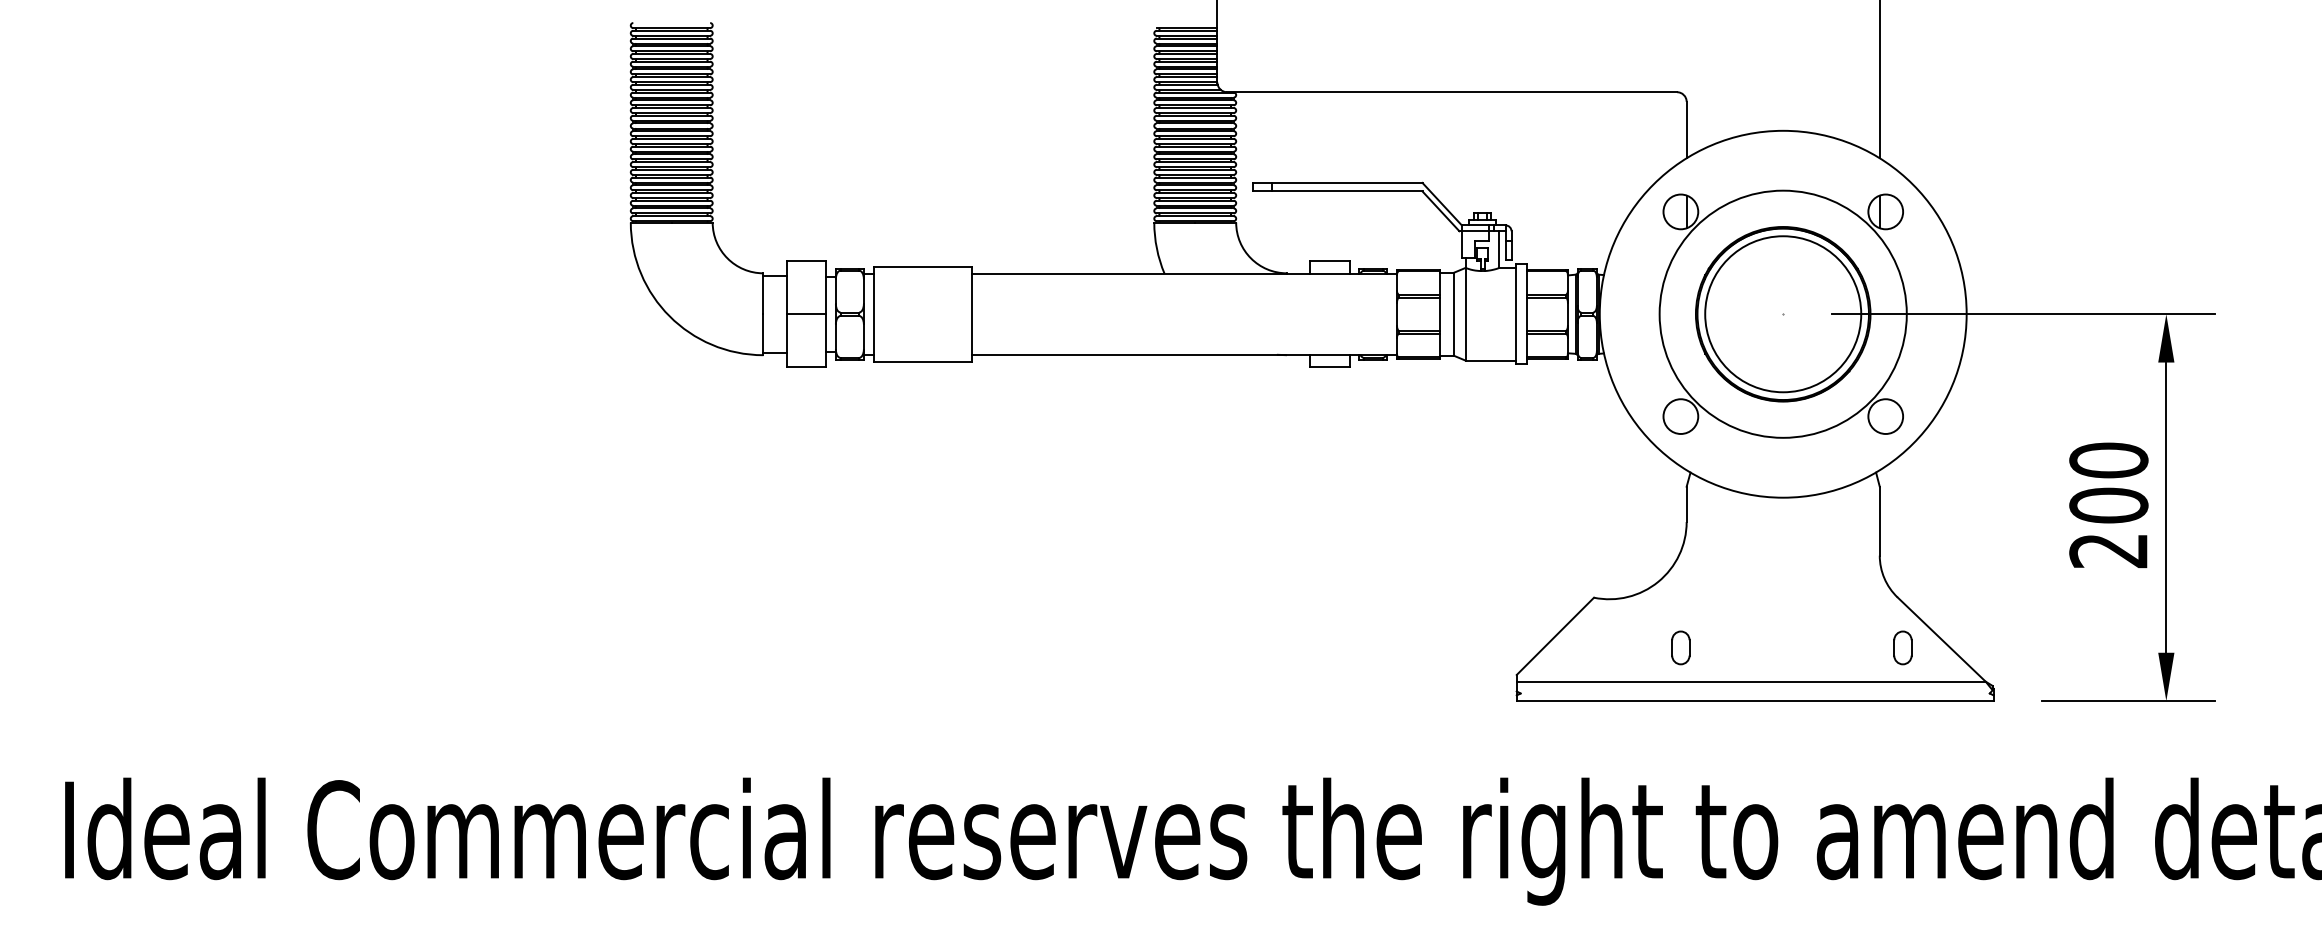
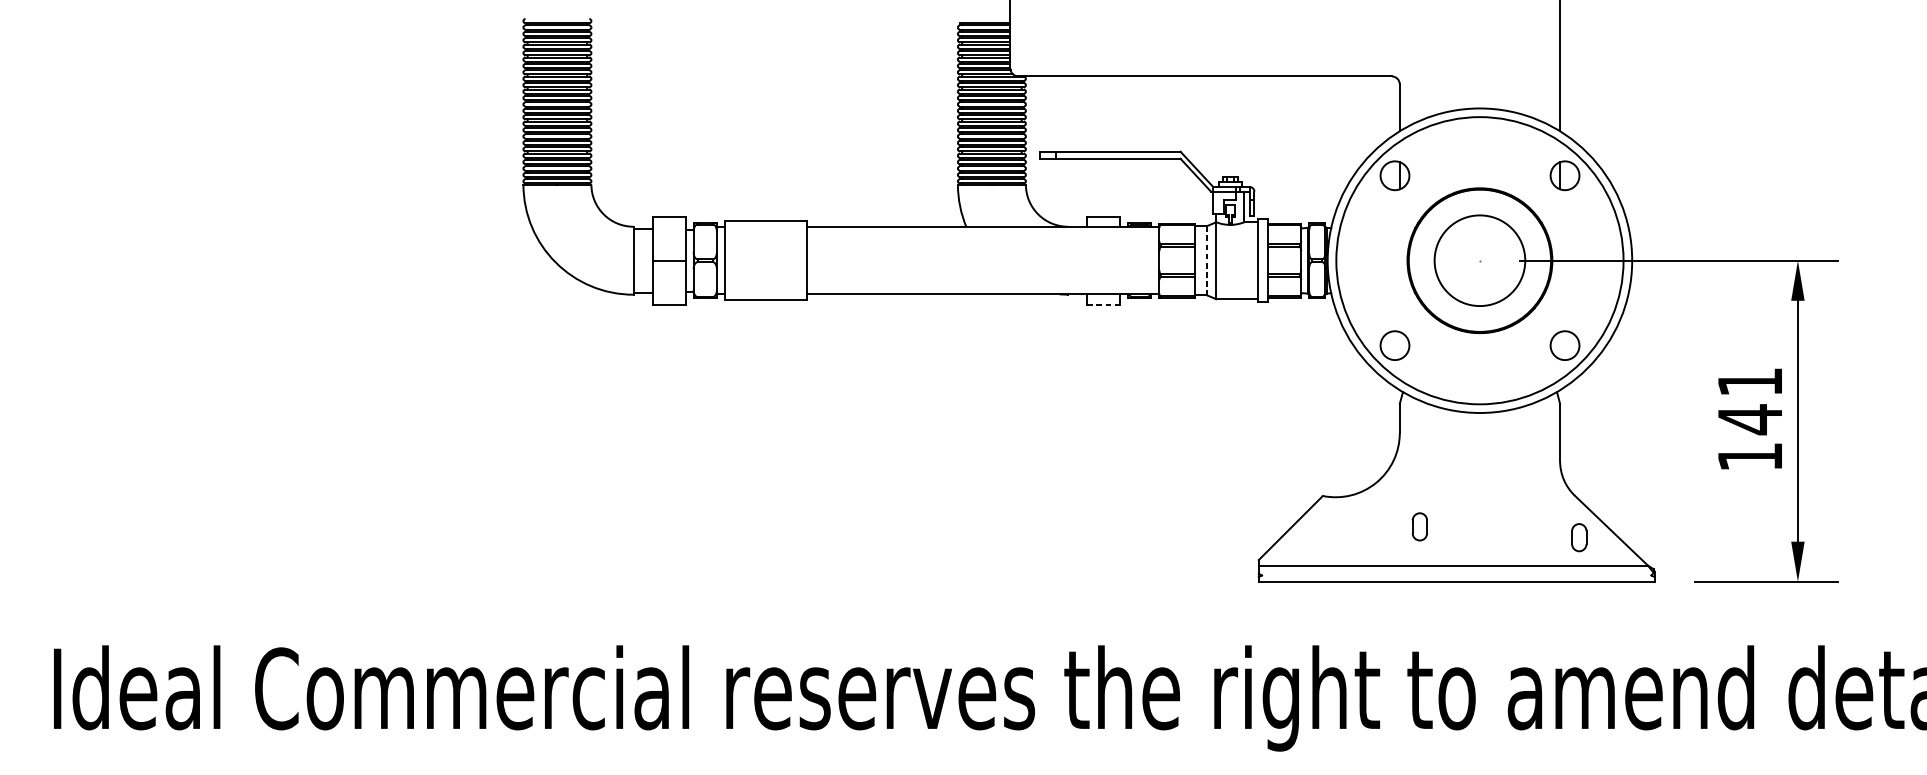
circle: (1782, 313) -> (1479, 260), size x1.4
line: (1453, 314) -> (1206, 260), solid -> dashed
circle: (1783, 314) -> (1480, 260), size x0.7
line: (1329, 367) -> (1103, 304), solid -> dashed
text: (2108, 505) -> (1749, 419), 200 -> 141
part: (1680, 647) -> (1419, 526), moved

